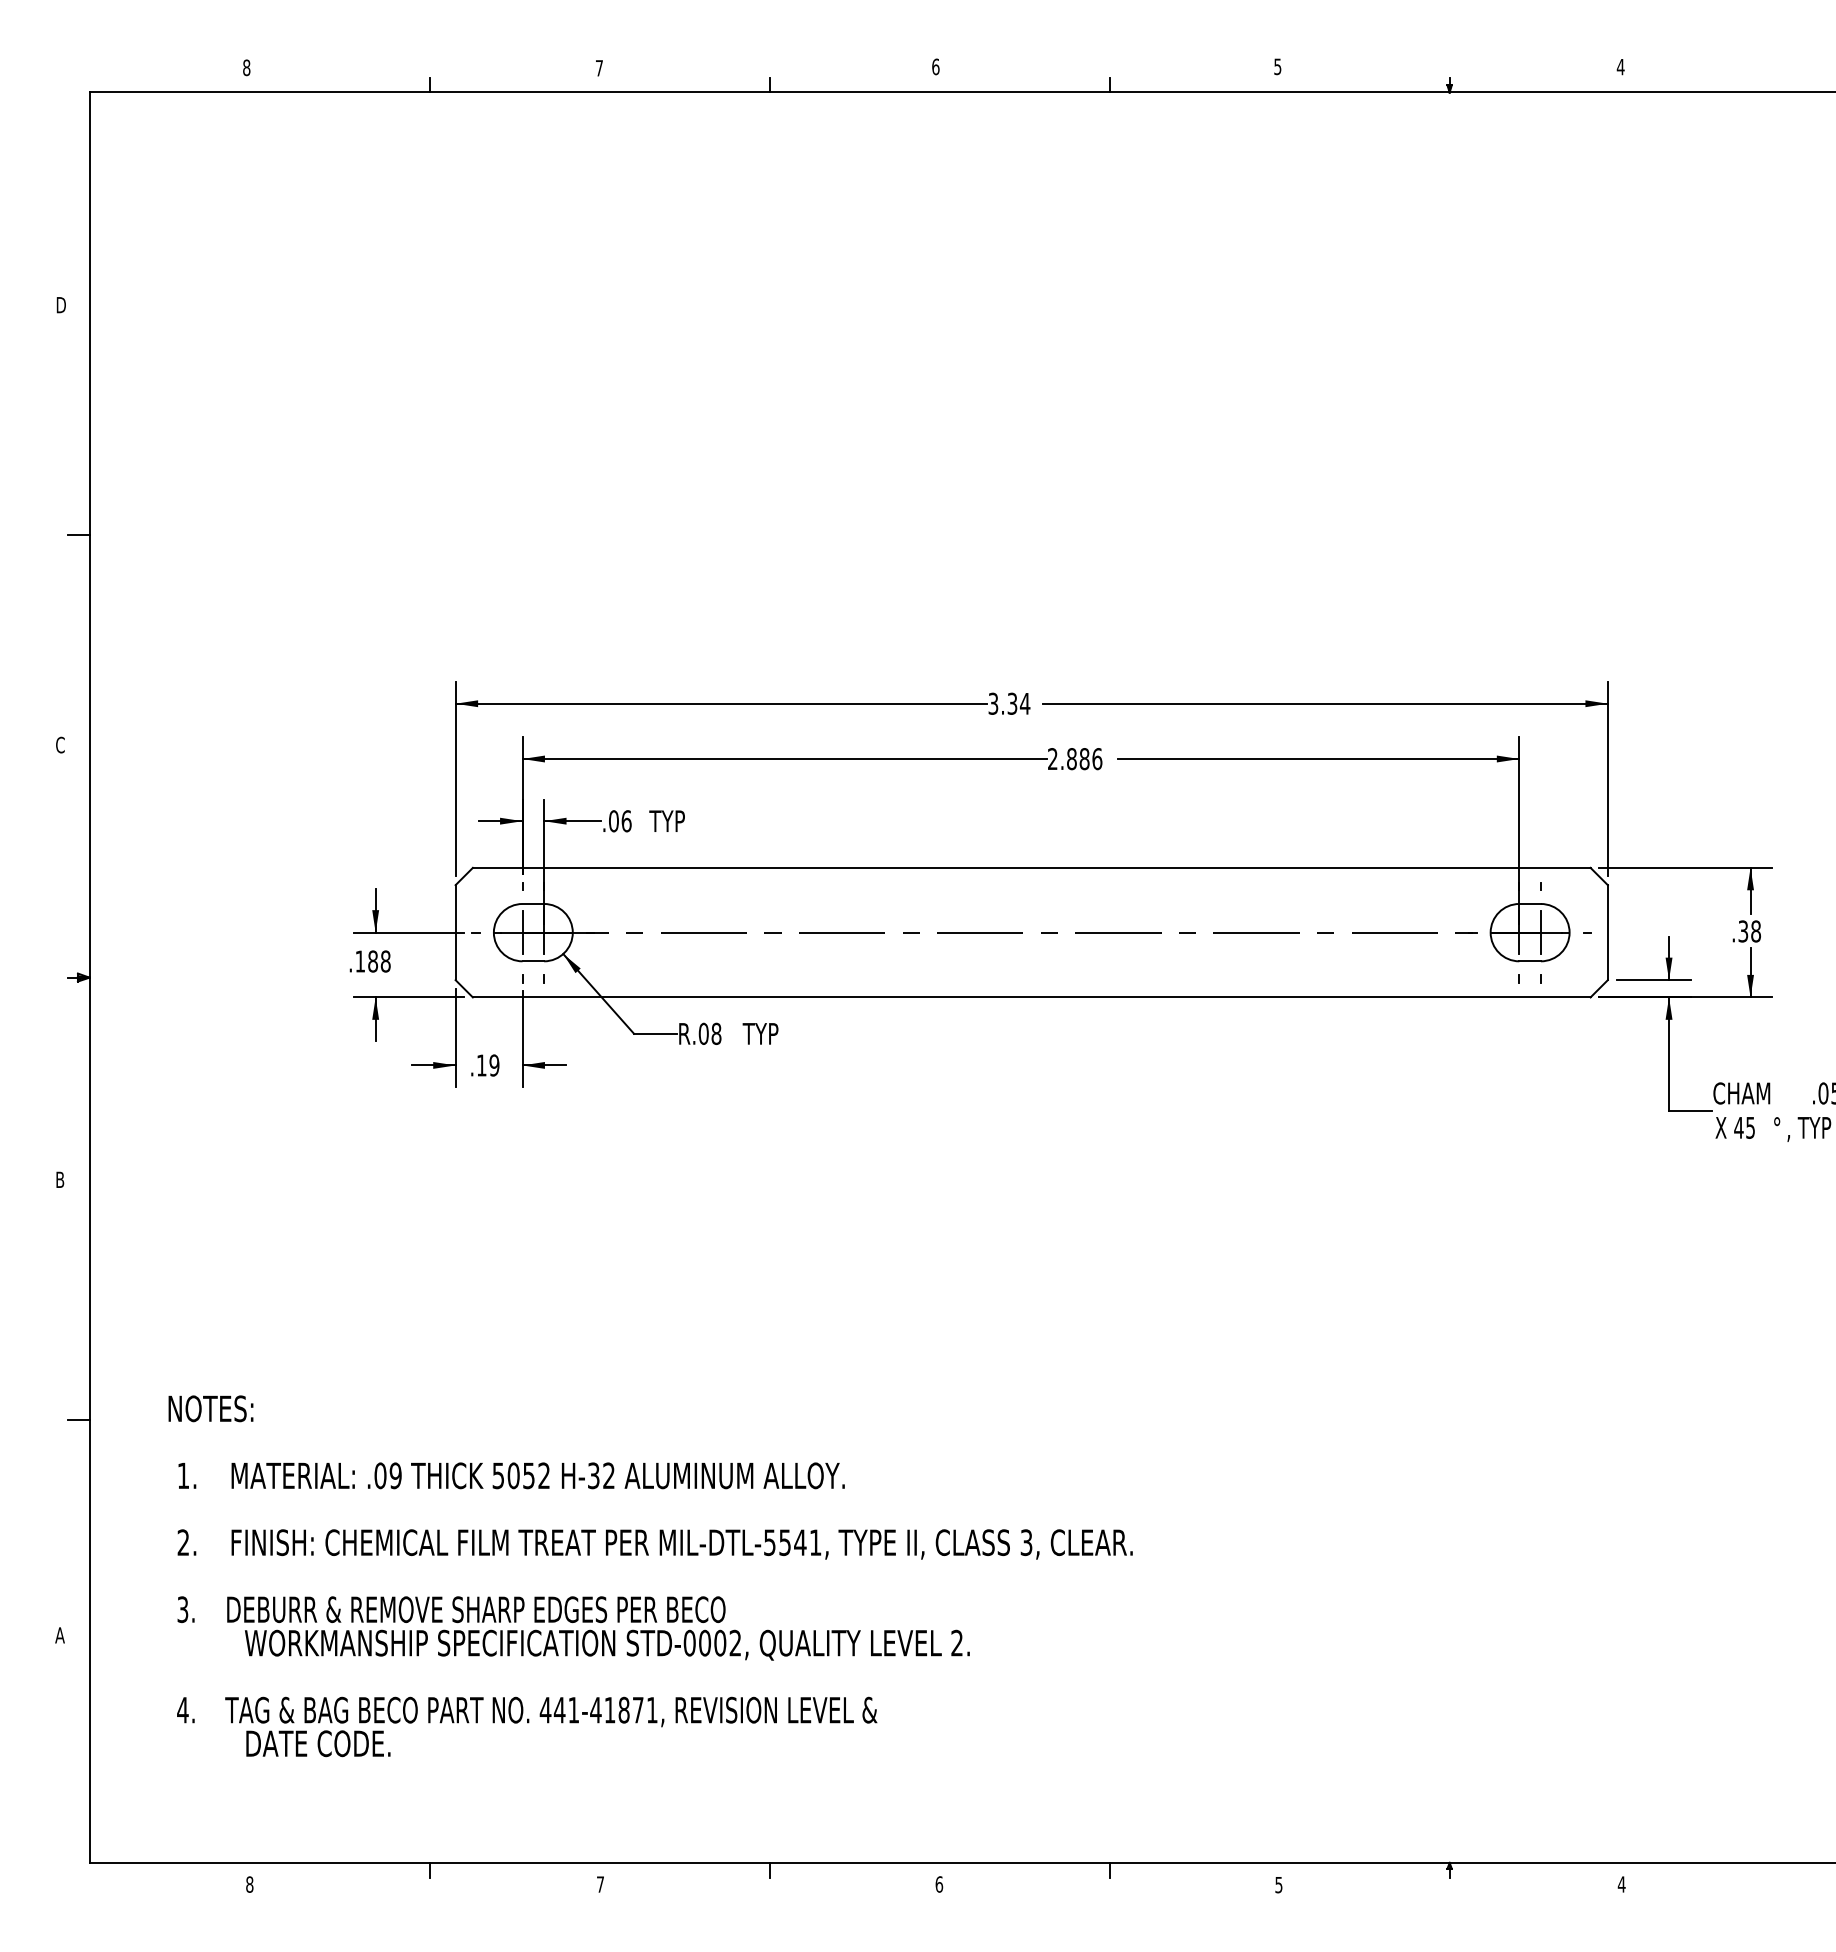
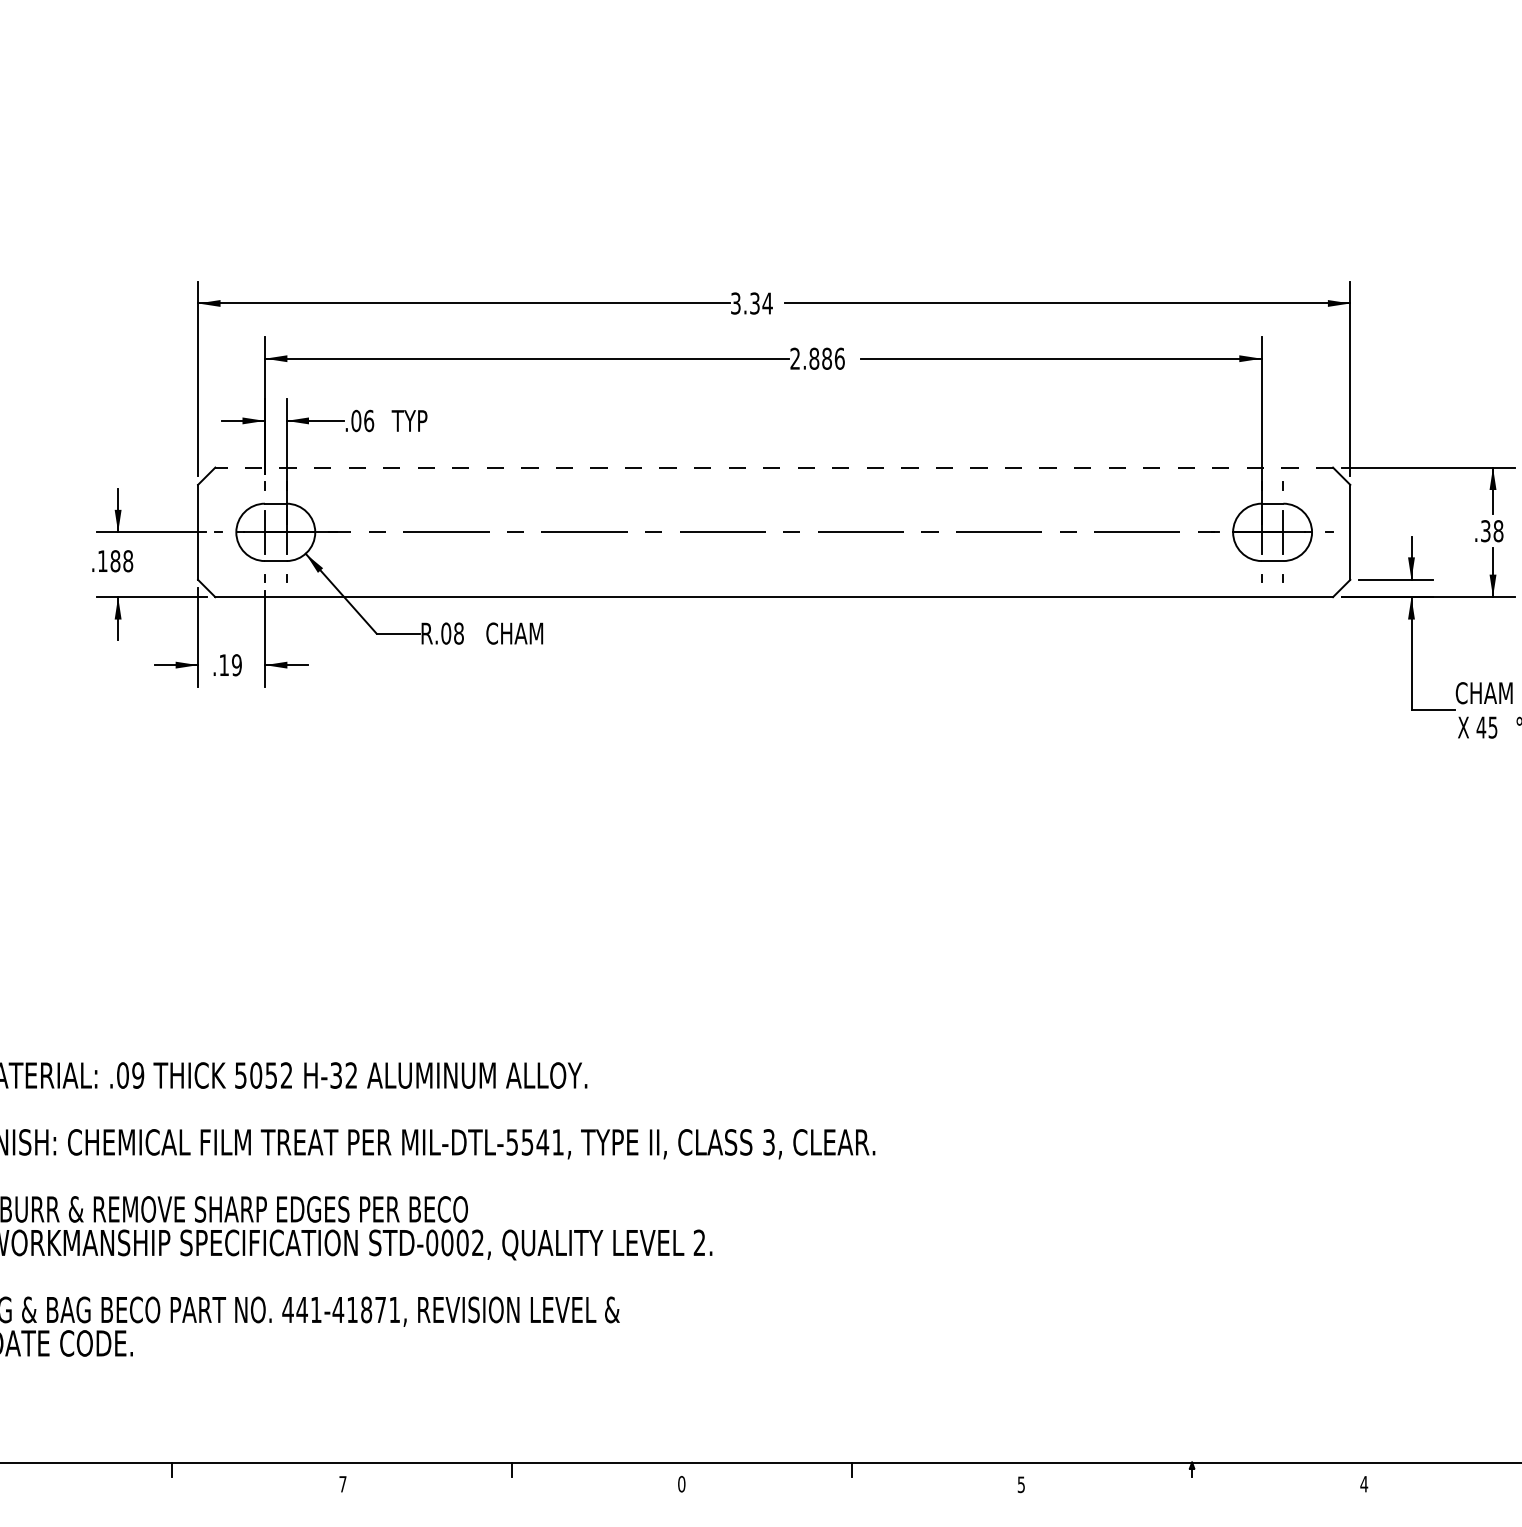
line: (1031, 867) -> (773, 467), solid -> dashed
text: (771, 1033) -> (513, 633), TYP -> CHAM
text: (939, 1884) -> (681, 1484), 6 -> 0

